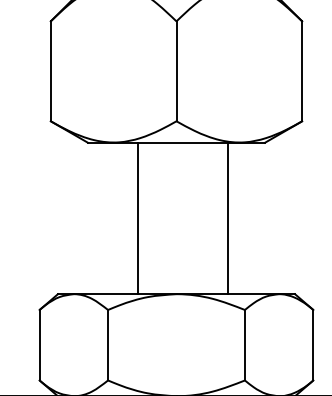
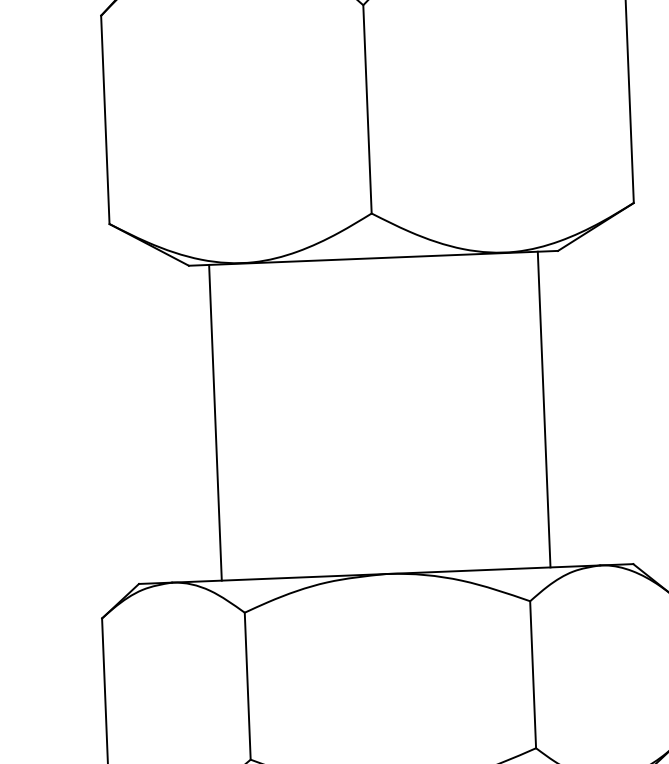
line: (137, 218) -> (215, 422), moved
line: (228, 218) -> (544, 409), moved

